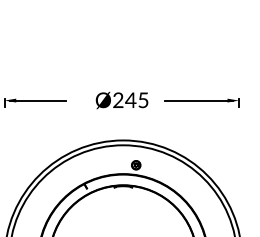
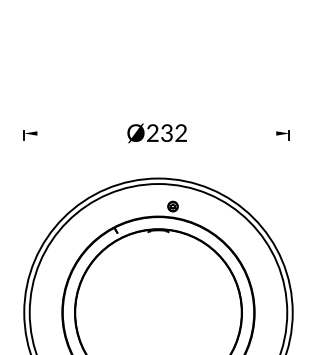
text: (136, 99) -> (173, 132), Ø245 -> Ø232
line: (37, 100) -> (61, 133), removed
line: (198, 100) -> (243, 133), removed

